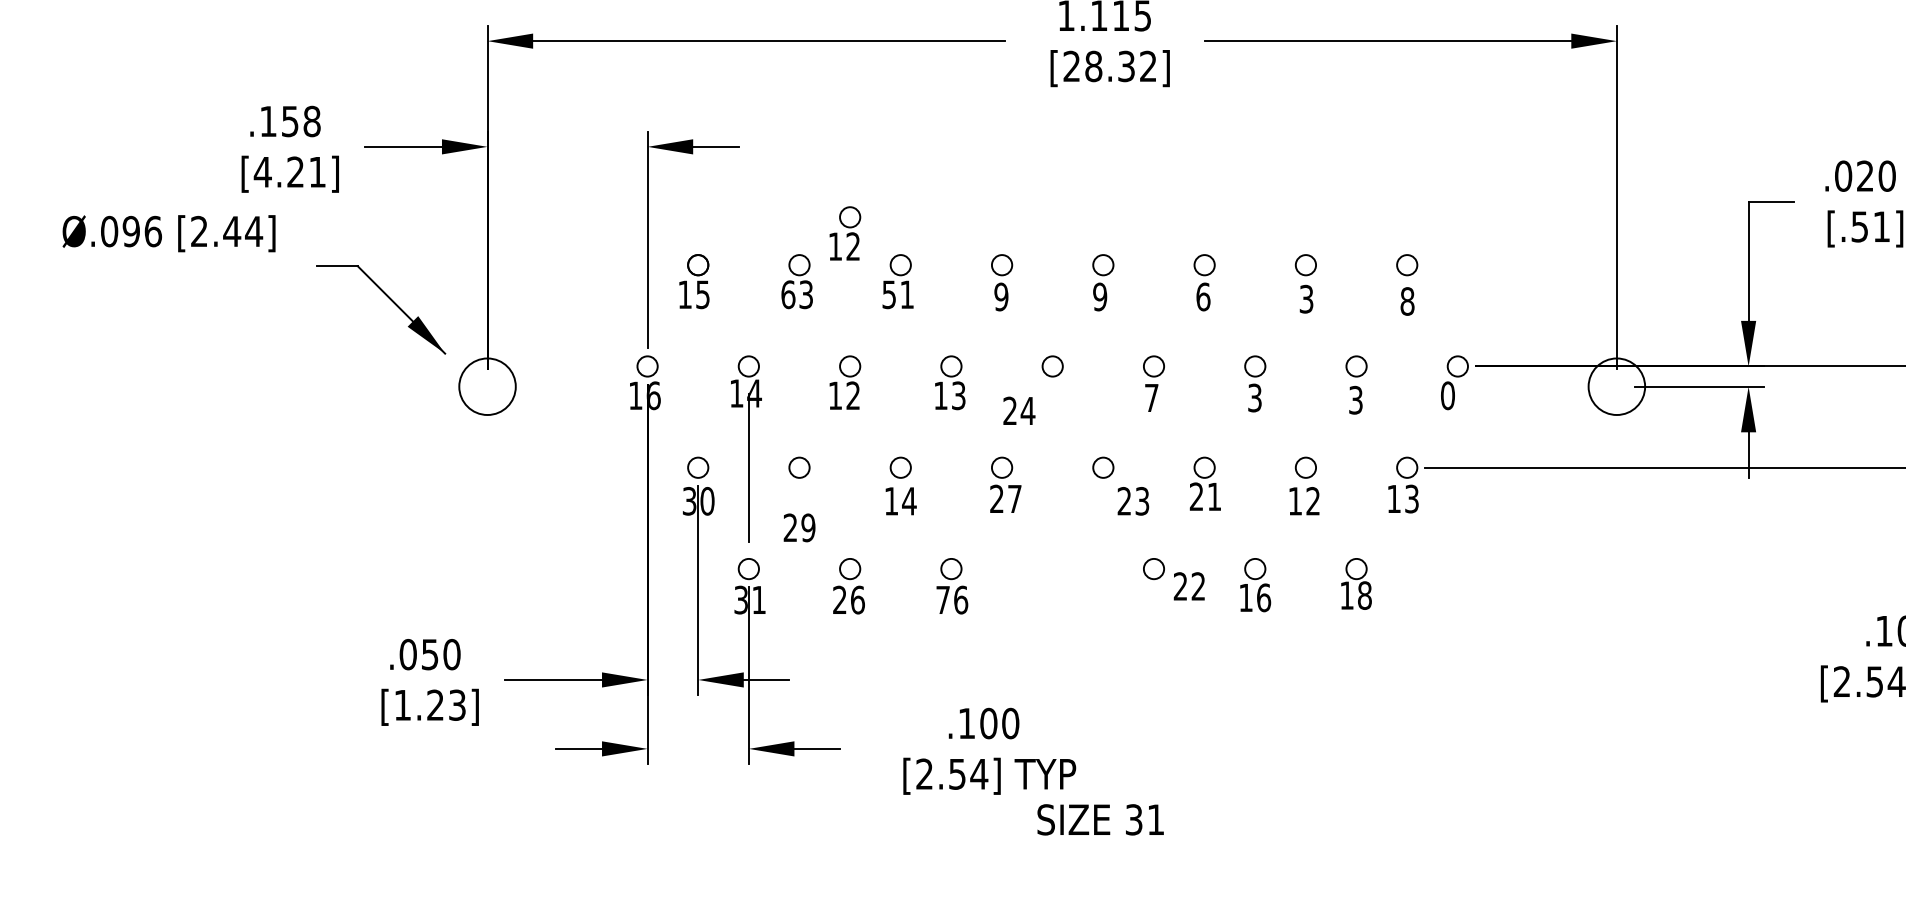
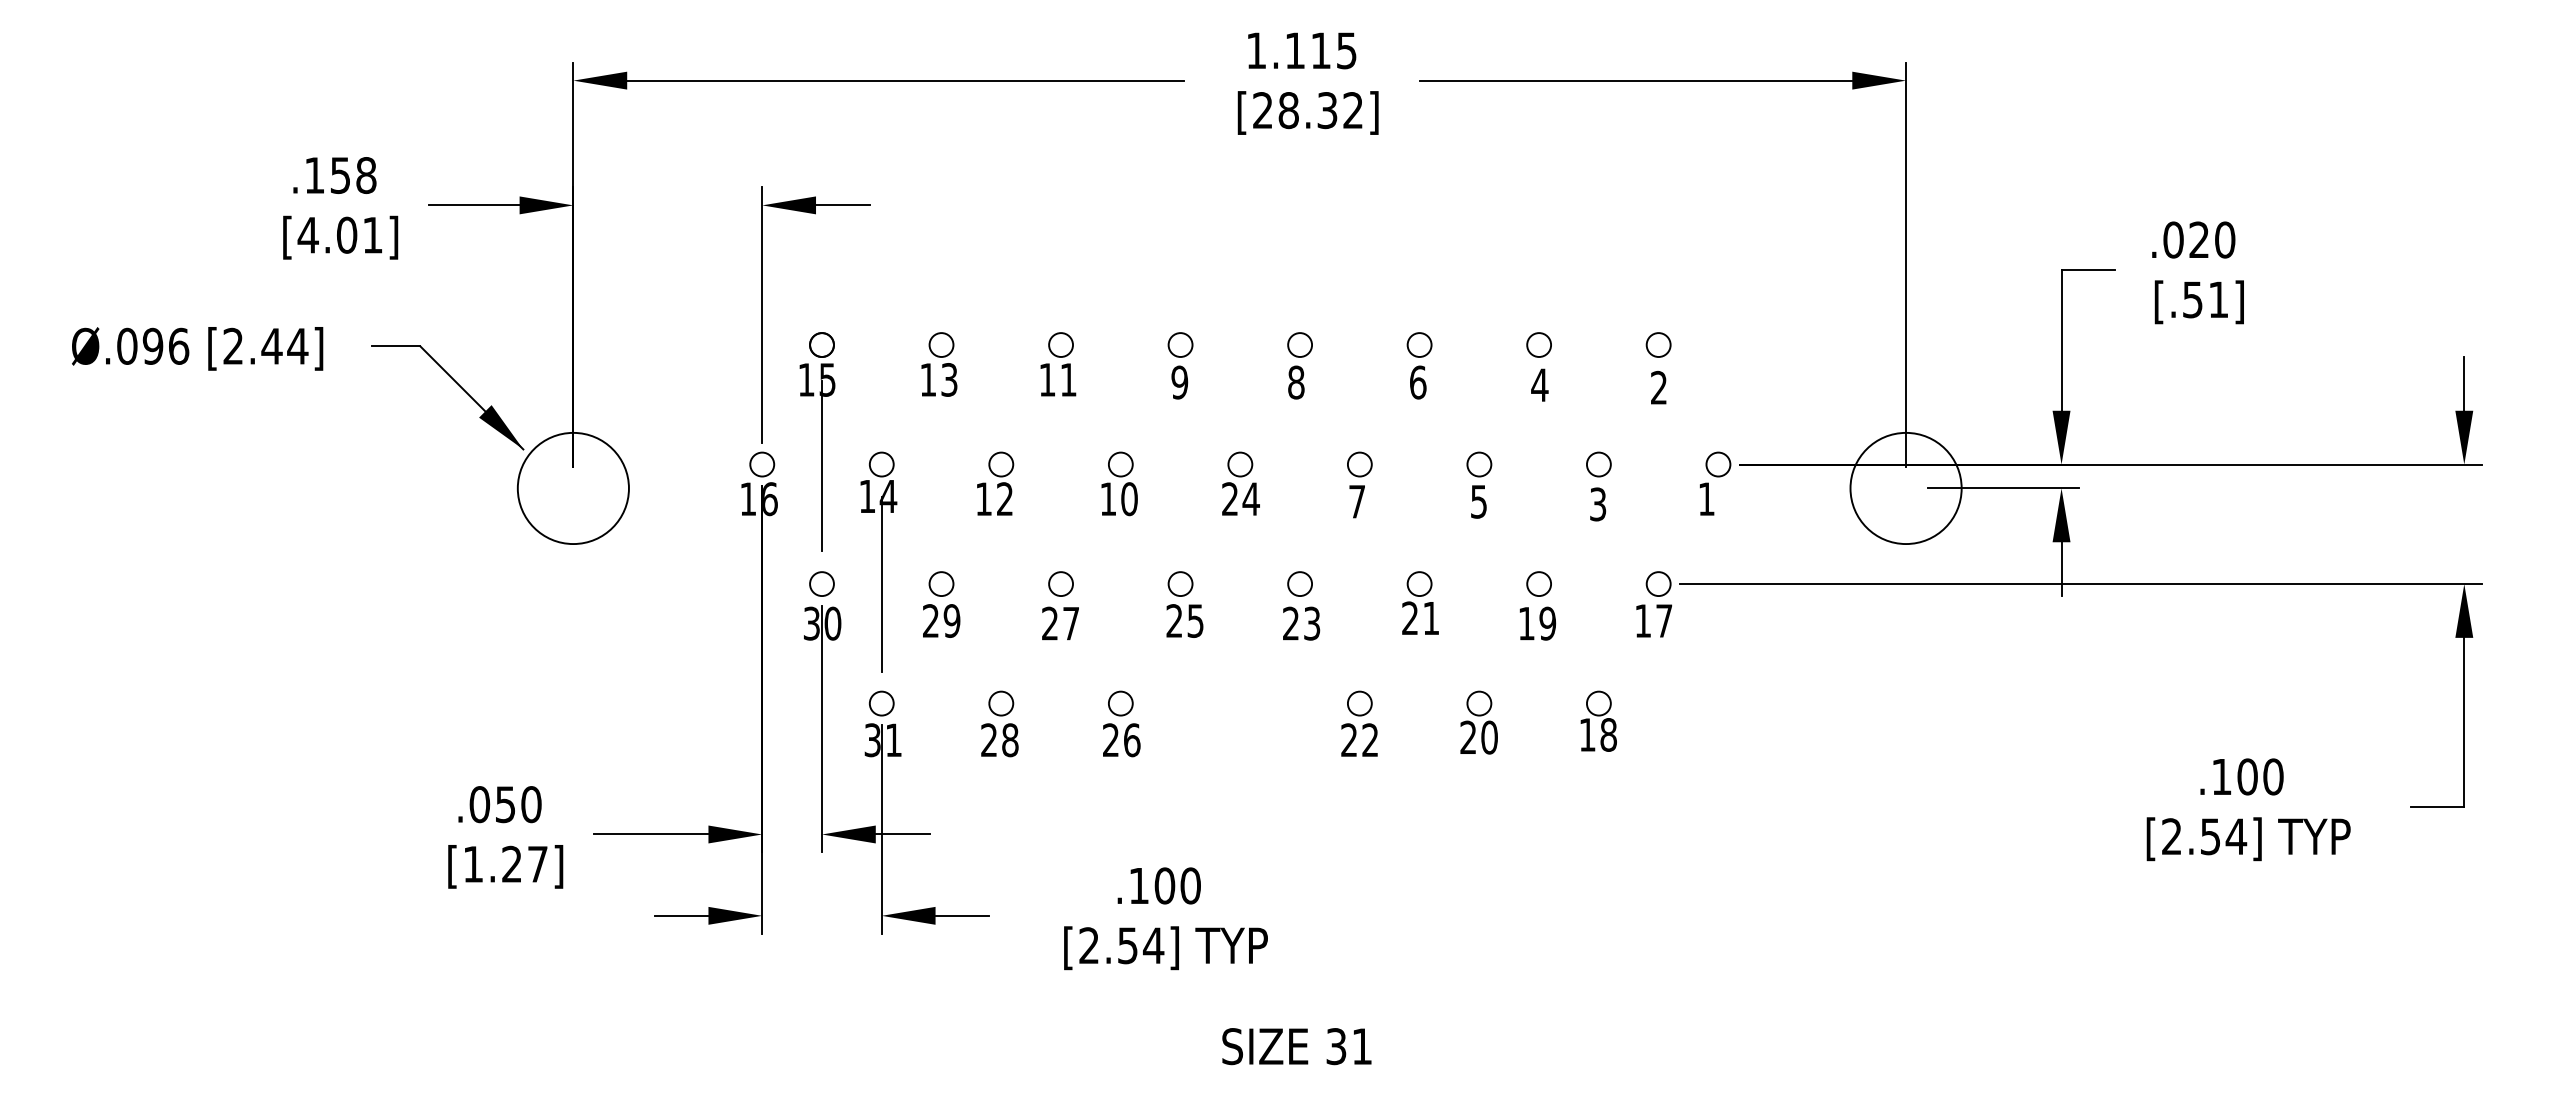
text: (296, 171) -> (347, 234), [4.21] -> [4.01]
text: (169, 233) -> (197, 348), moved
part: (845, 233) -> (995, 307), removed
text: (788, 294) -> (928, 379), 63 -> 13
text: (889, 294) -> (1047, 379), 51 -> 11
text: (1100, 296) -> (1296, 382), 9 -> 8
text: (1306, 299) -> (1539, 385), 3 -> 4
text: (1407, 301) -> (1658, 387), 8 -> 2
line: (698, 367) -> (822, 465), added
circle: (486, 386) -> (572, 488), size x1.67
circle: (1616, 386) -> (1905, 488), size x1.67
text: (958, 396) -> (1129, 499), 13 -> 10
text: (1447, 396) -> (1706, 499), 0 -> 1
text: (1254, 397) -> (1478, 501), 3 -> 5
text: (1018, 410) -> (1240, 498), moved
text: (1014, 498) -> (1195, 620), 27 -> 25
text: (1412, 498) -> (1664, 620), 13 -> 17
text: (900, 501) -> (1060, 623), 14 -> 27
text: (1133, 501) -> (1301, 623), moved
text: (1313, 501) -> (1547, 623), 12 -> 19
text: (799, 527) -> (941, 620), moved
text: (1189, 585) -> (1359, 739), moved
text: (1255, 597) -> (1479, 737), 16 -> 20
text: (942, 599) -> (1110, 739), 76 -> 26
text: (857, 600) -> (1010, 740), 26 -> 28
text: (457, 704) -> (537, 863), [1.23] -> [1.27]
text: (1100, 819) -> (1296, 1046), moved

